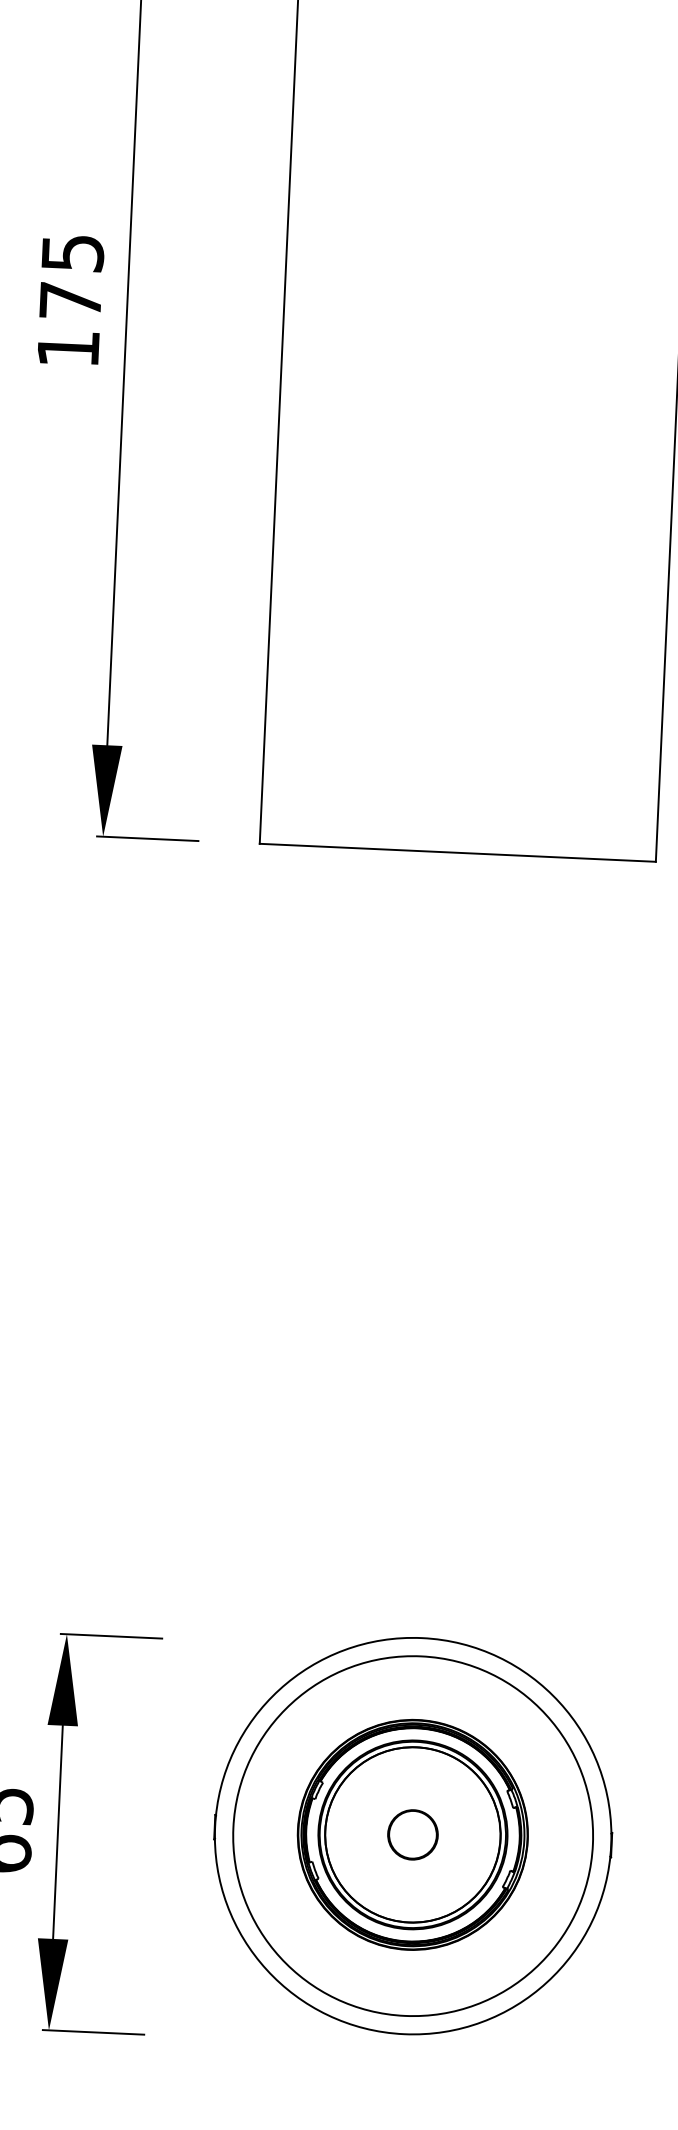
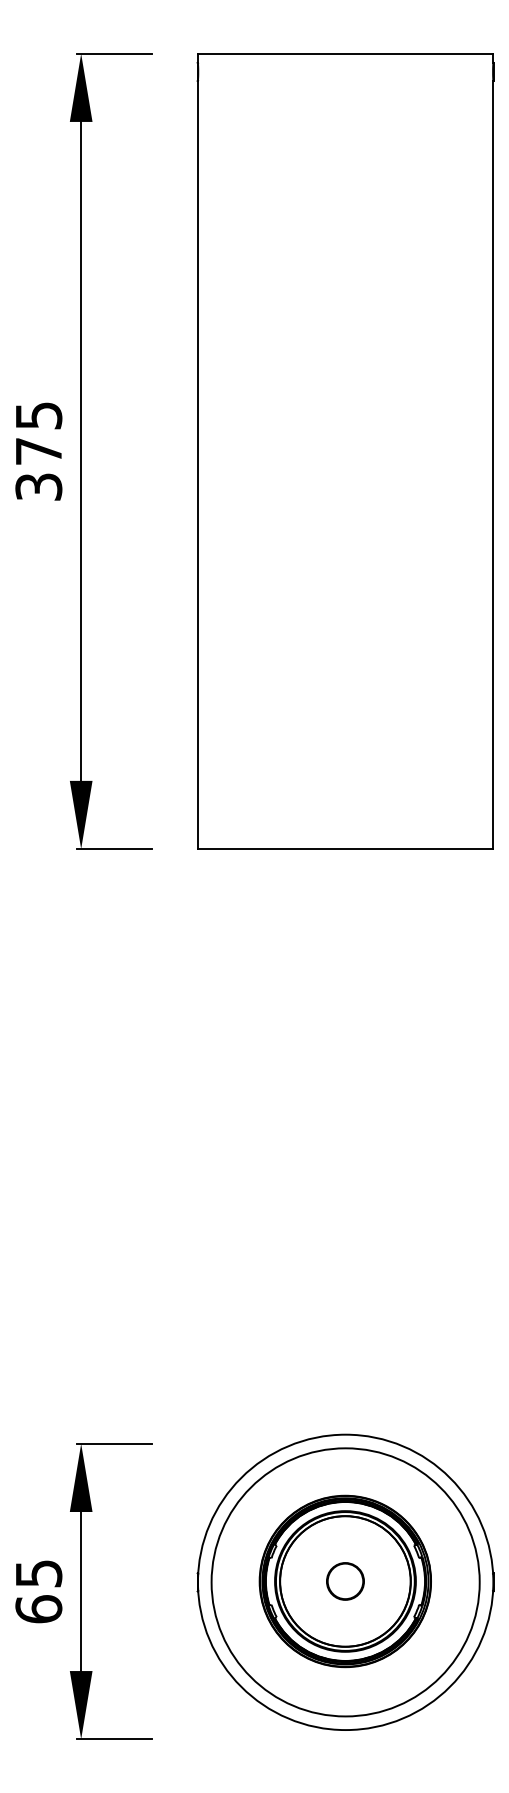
text: (68, 347) -> (38, 486), 175 -> 375

